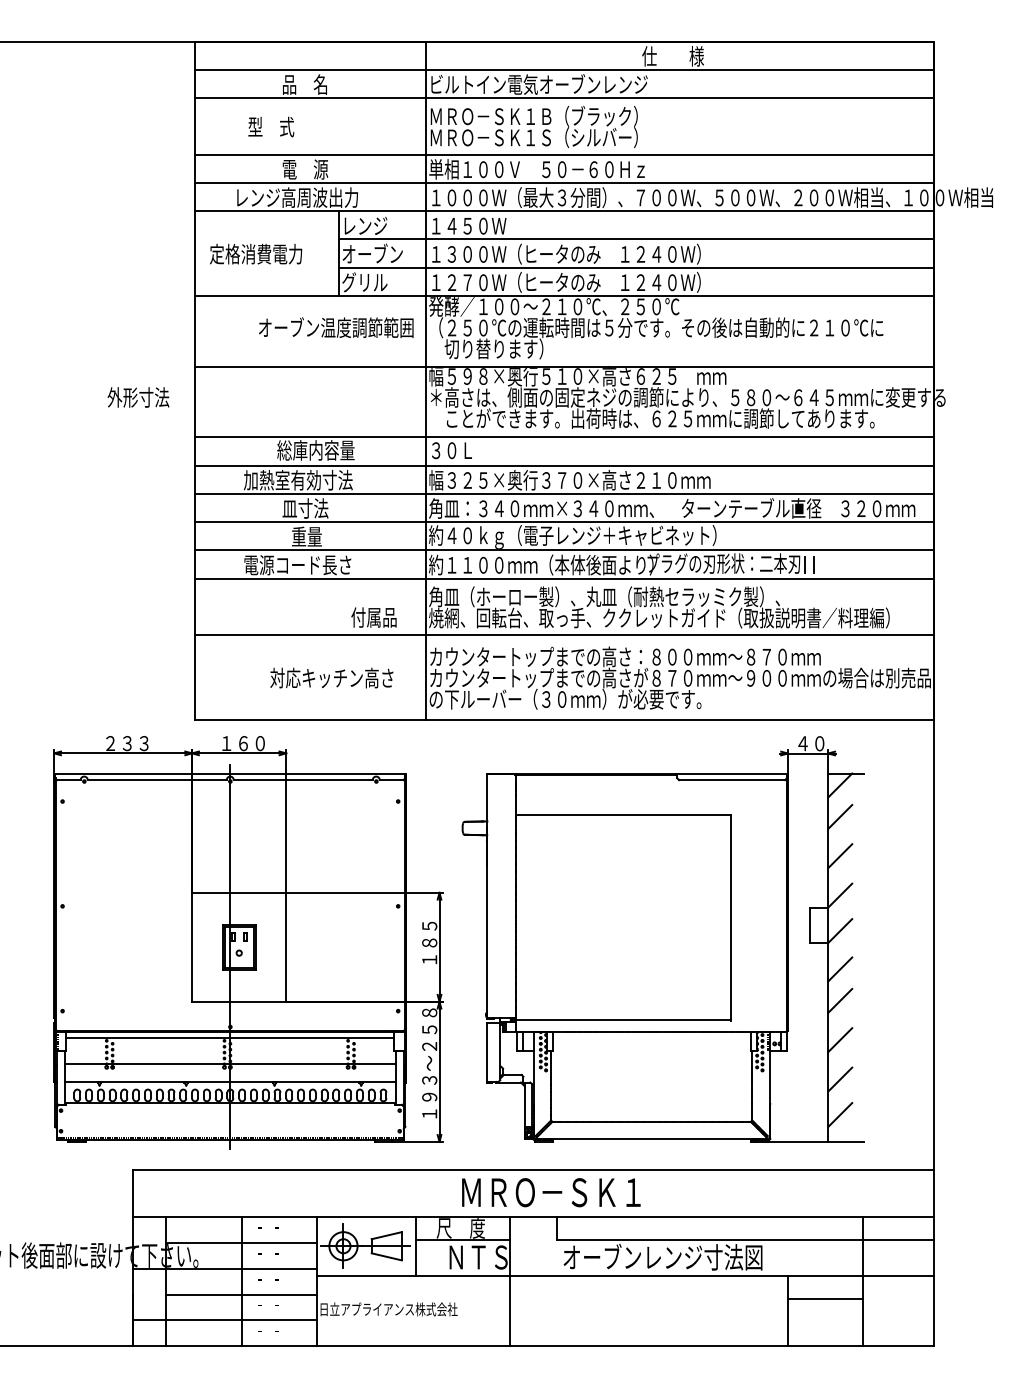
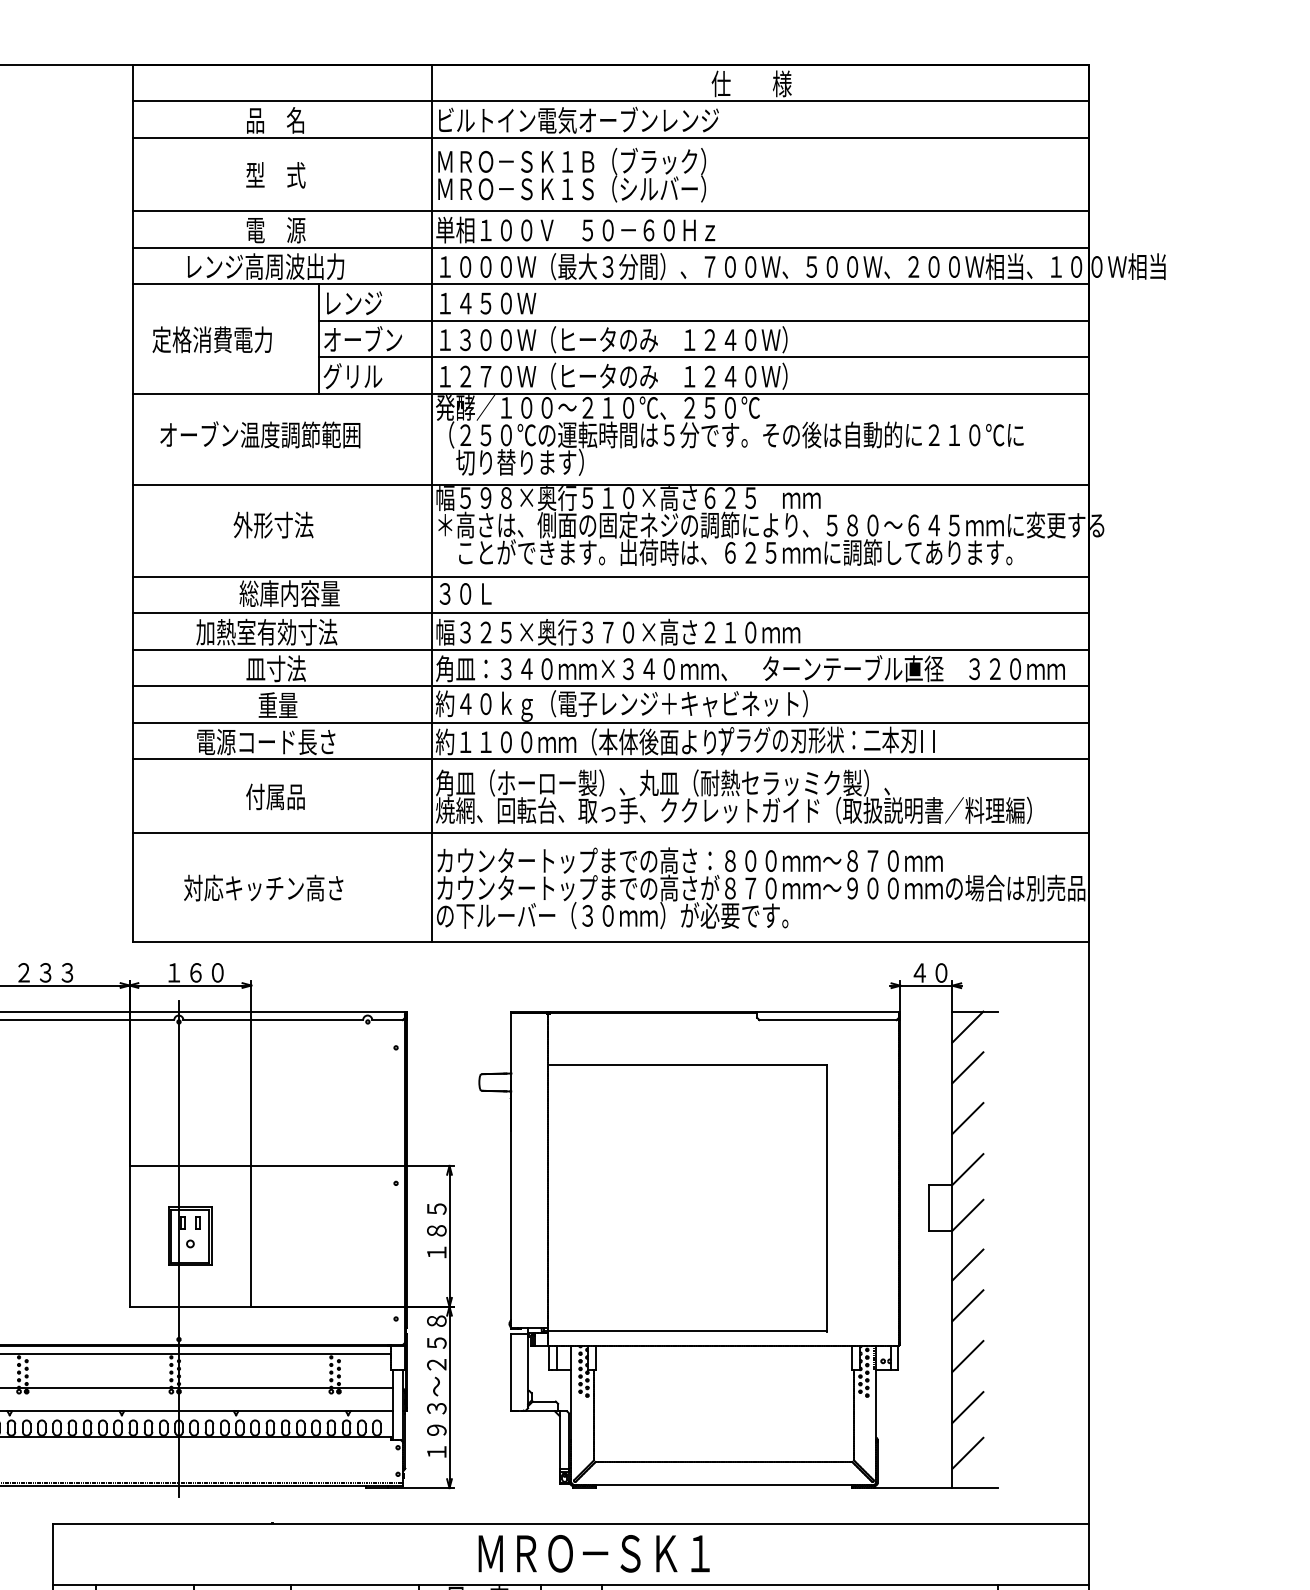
text: (271, 126) -> (276, 174), moved
text: (336, 327) -> (260, 434), moved
text: (138, 397) -> (273, 525), moved
text: (373, 617) -> (274, 796), moved
text: (331, 677) -> (263, 887), moved

